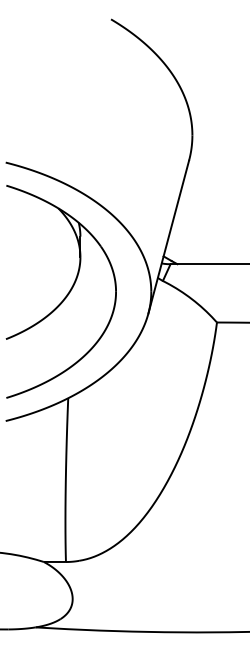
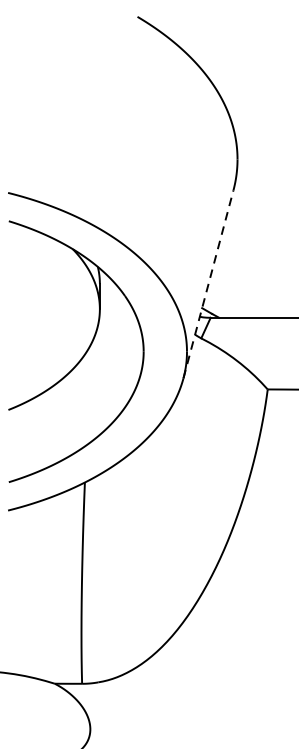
line: (168, 236) -> (208, 283), solid -> dashed

